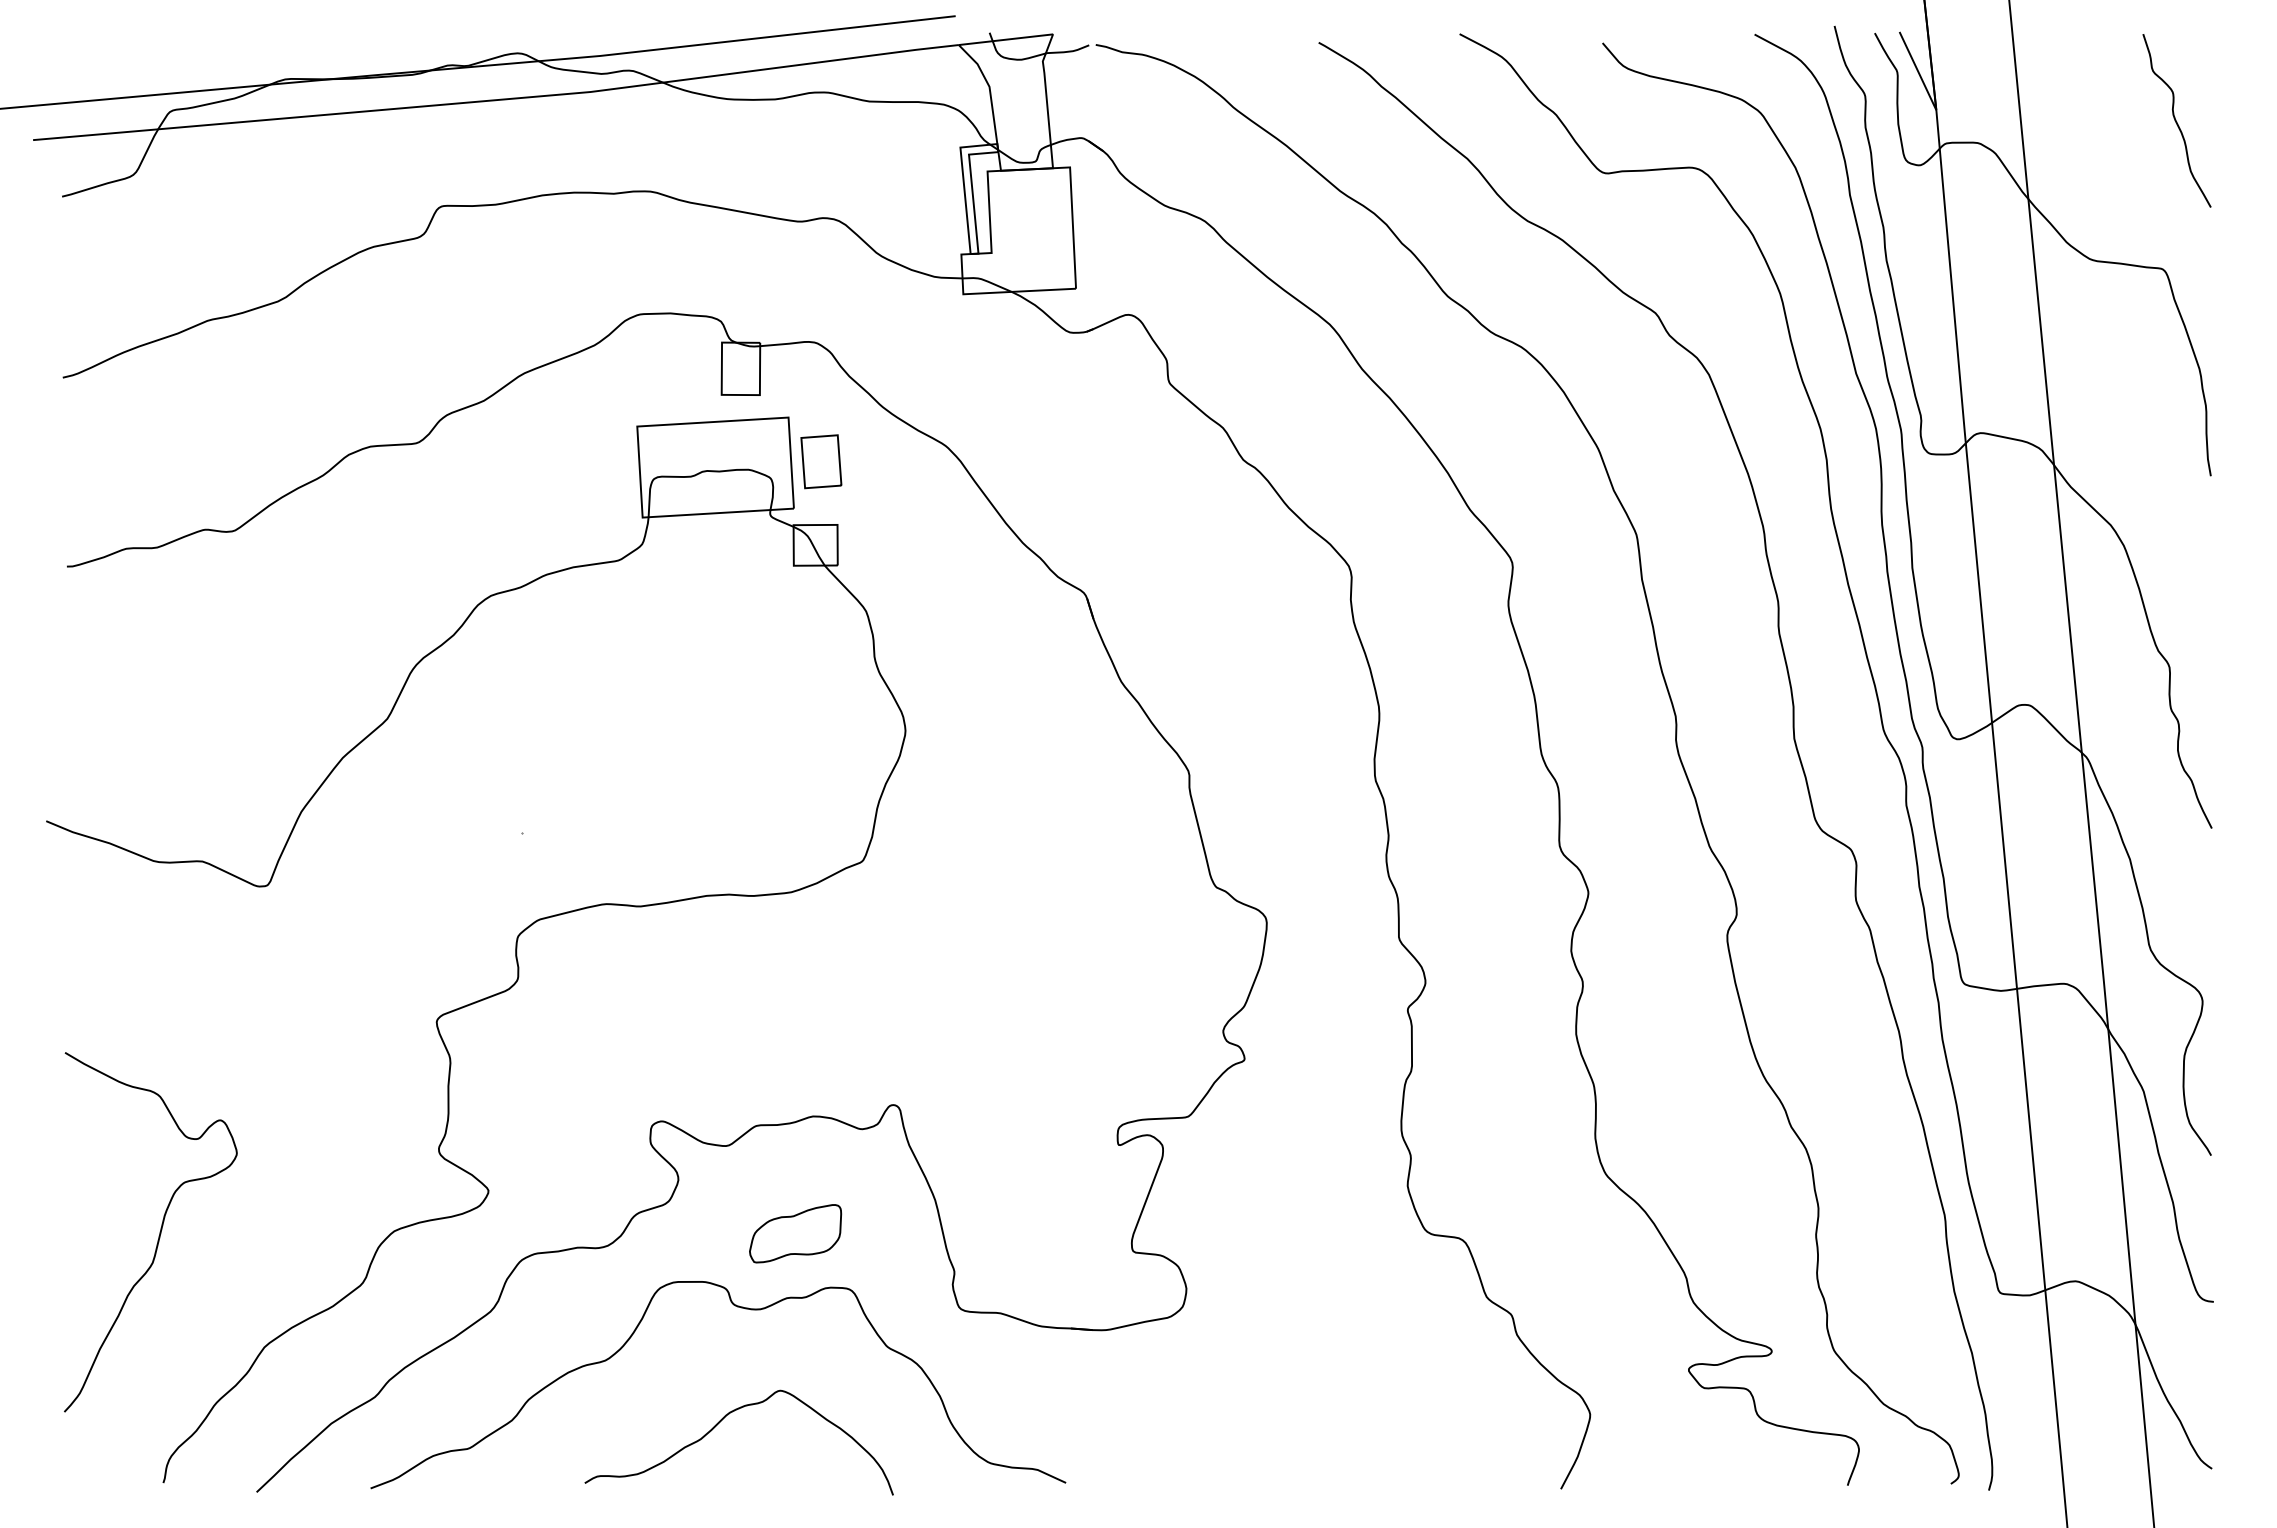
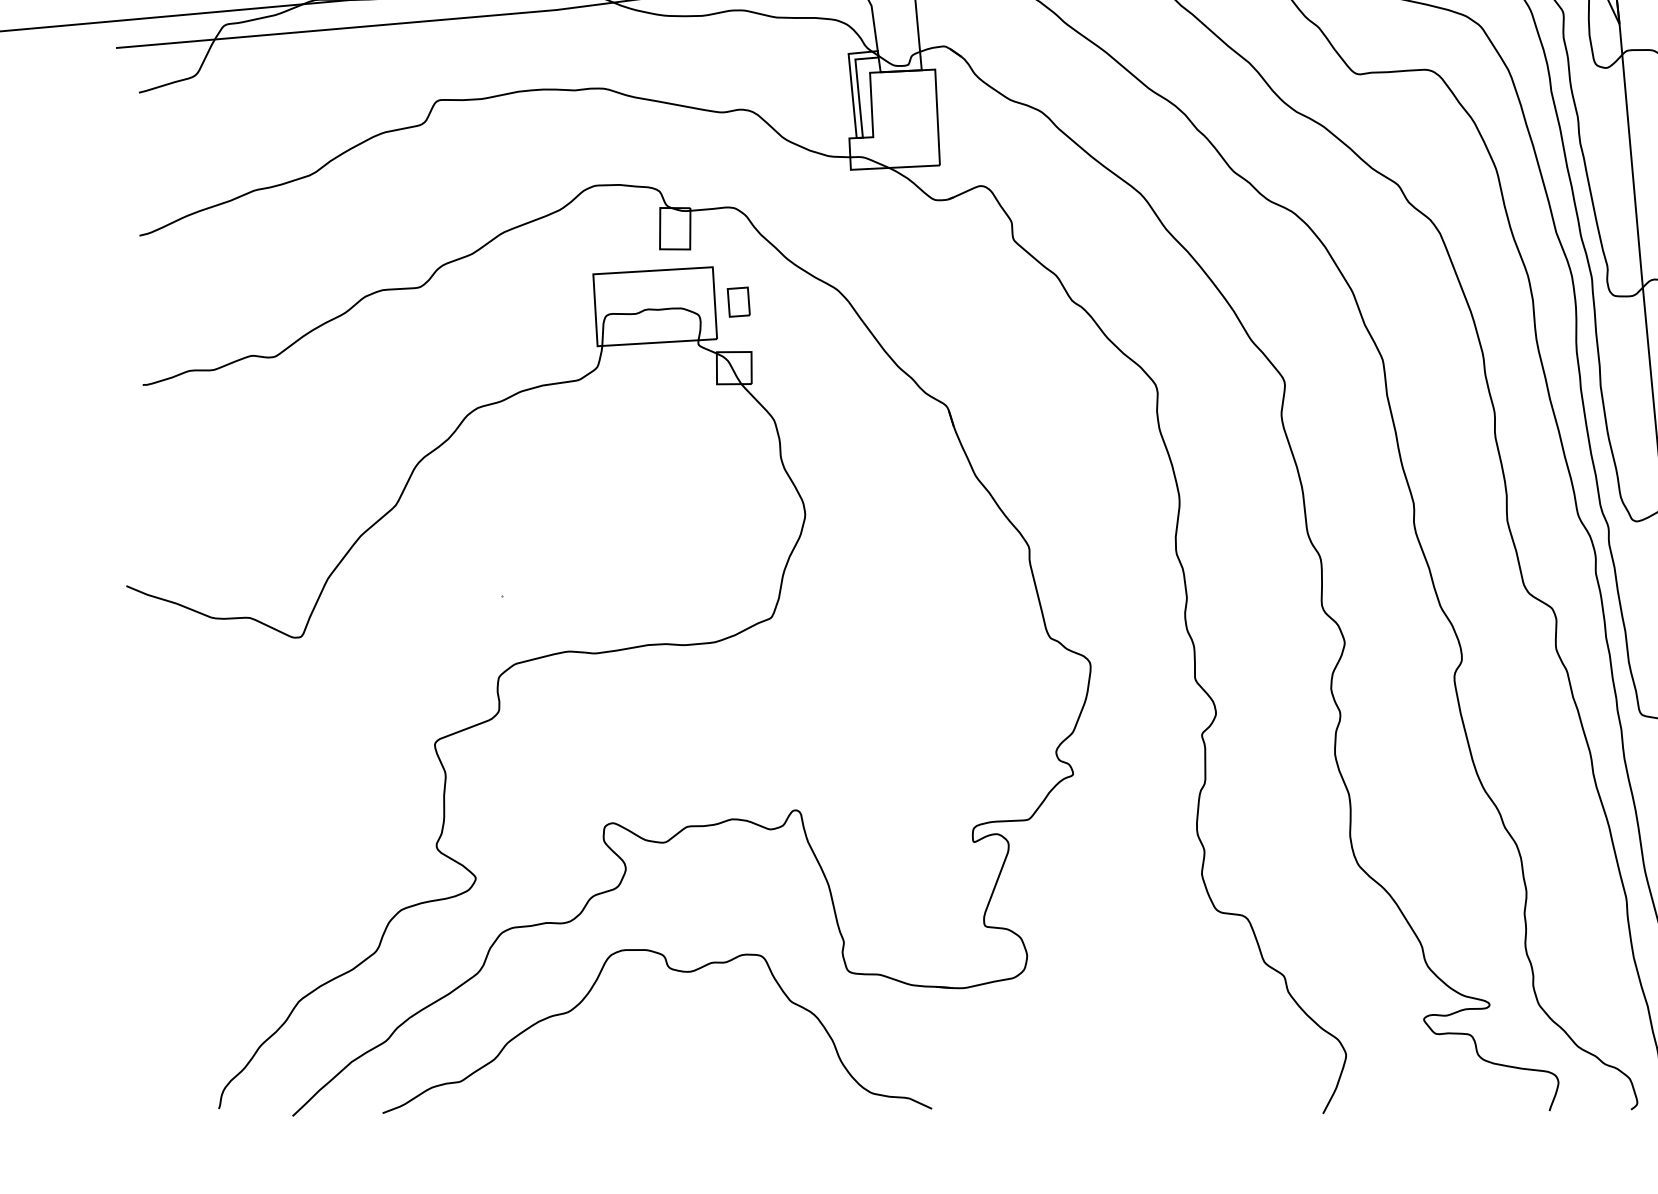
part: (821, 461) -> (738, 301), size x0.7
part: (795, 1233) -> (718, 911), removed
curve: (158, 1236) -> (215, 914), removed
curve: (719, 1423) -> (658, 1061), removed

